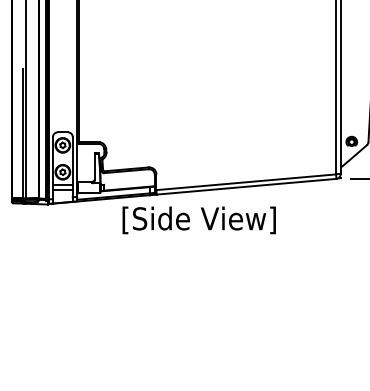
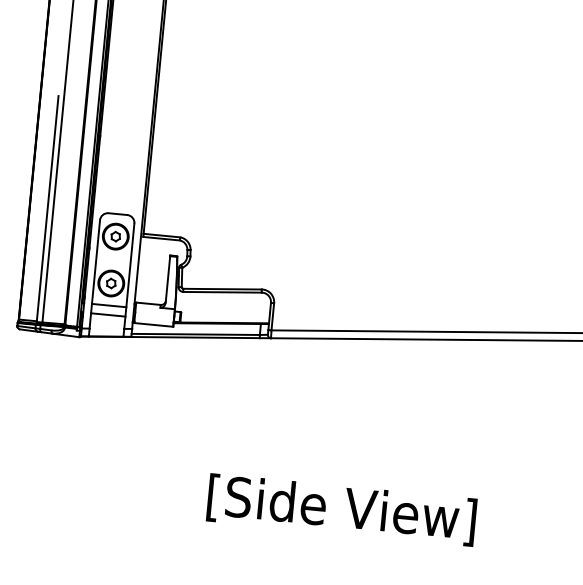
text: (198, 220) -> (340, 510), moved

